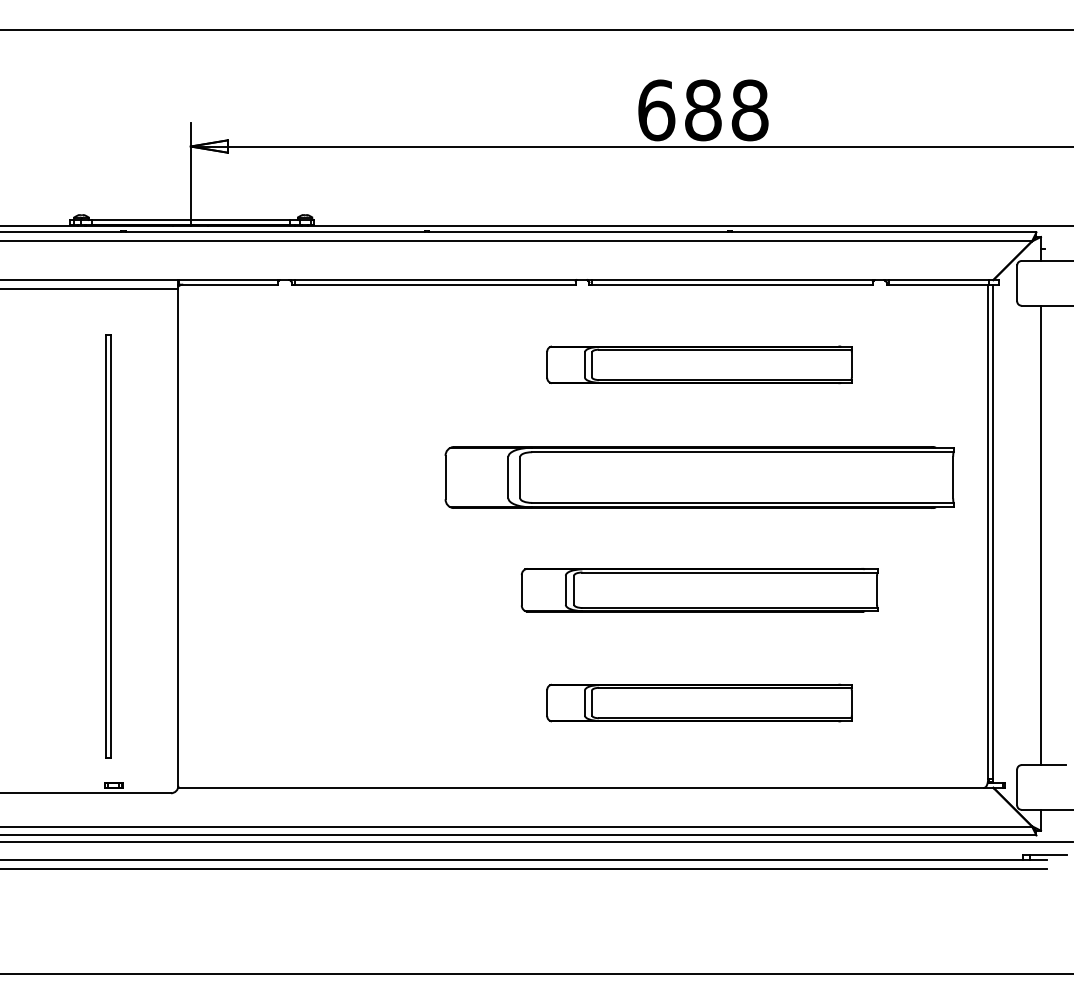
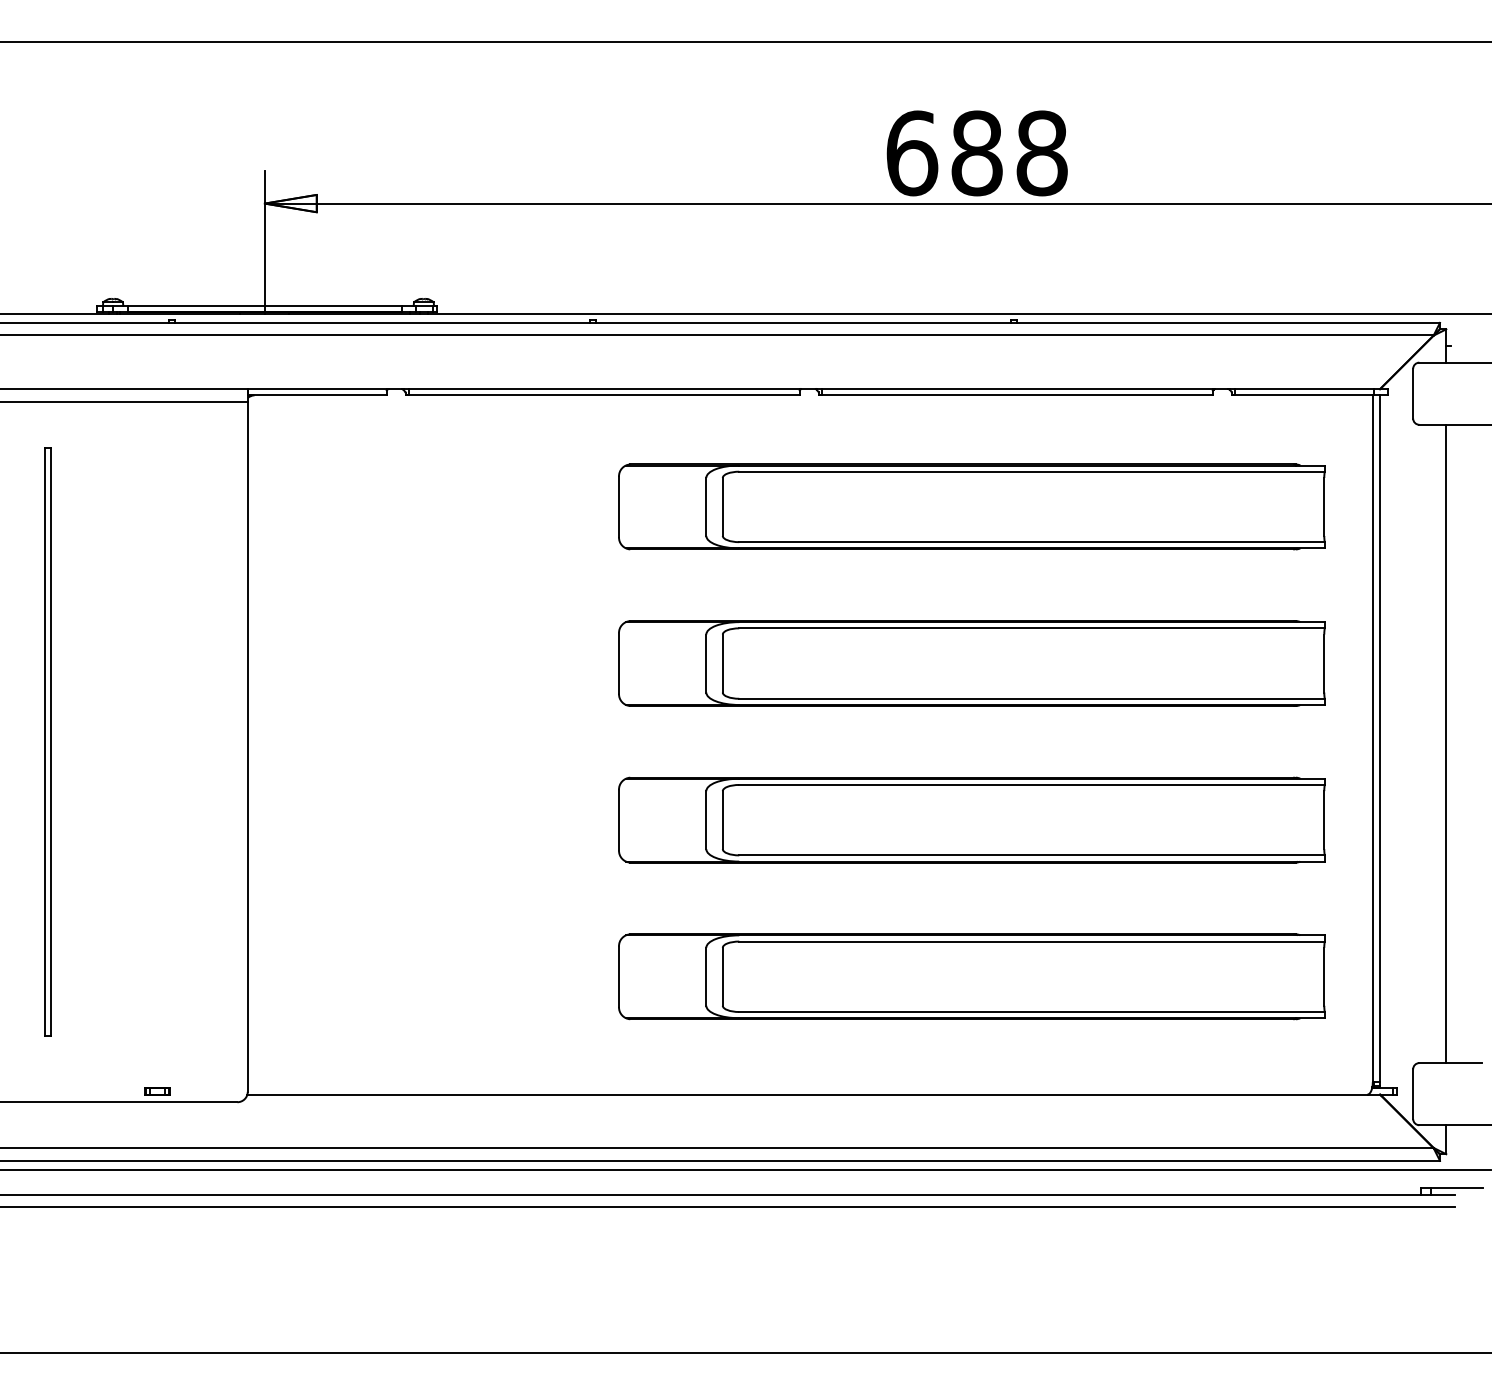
part: (699, 364) -> (971, 506), size x1.67
part: (108, 545) -> (47, 741), moved
part: (699, 589) -> (971, 819), size x1.43
part: (699, 702) -> (971, 976), size x1.67

